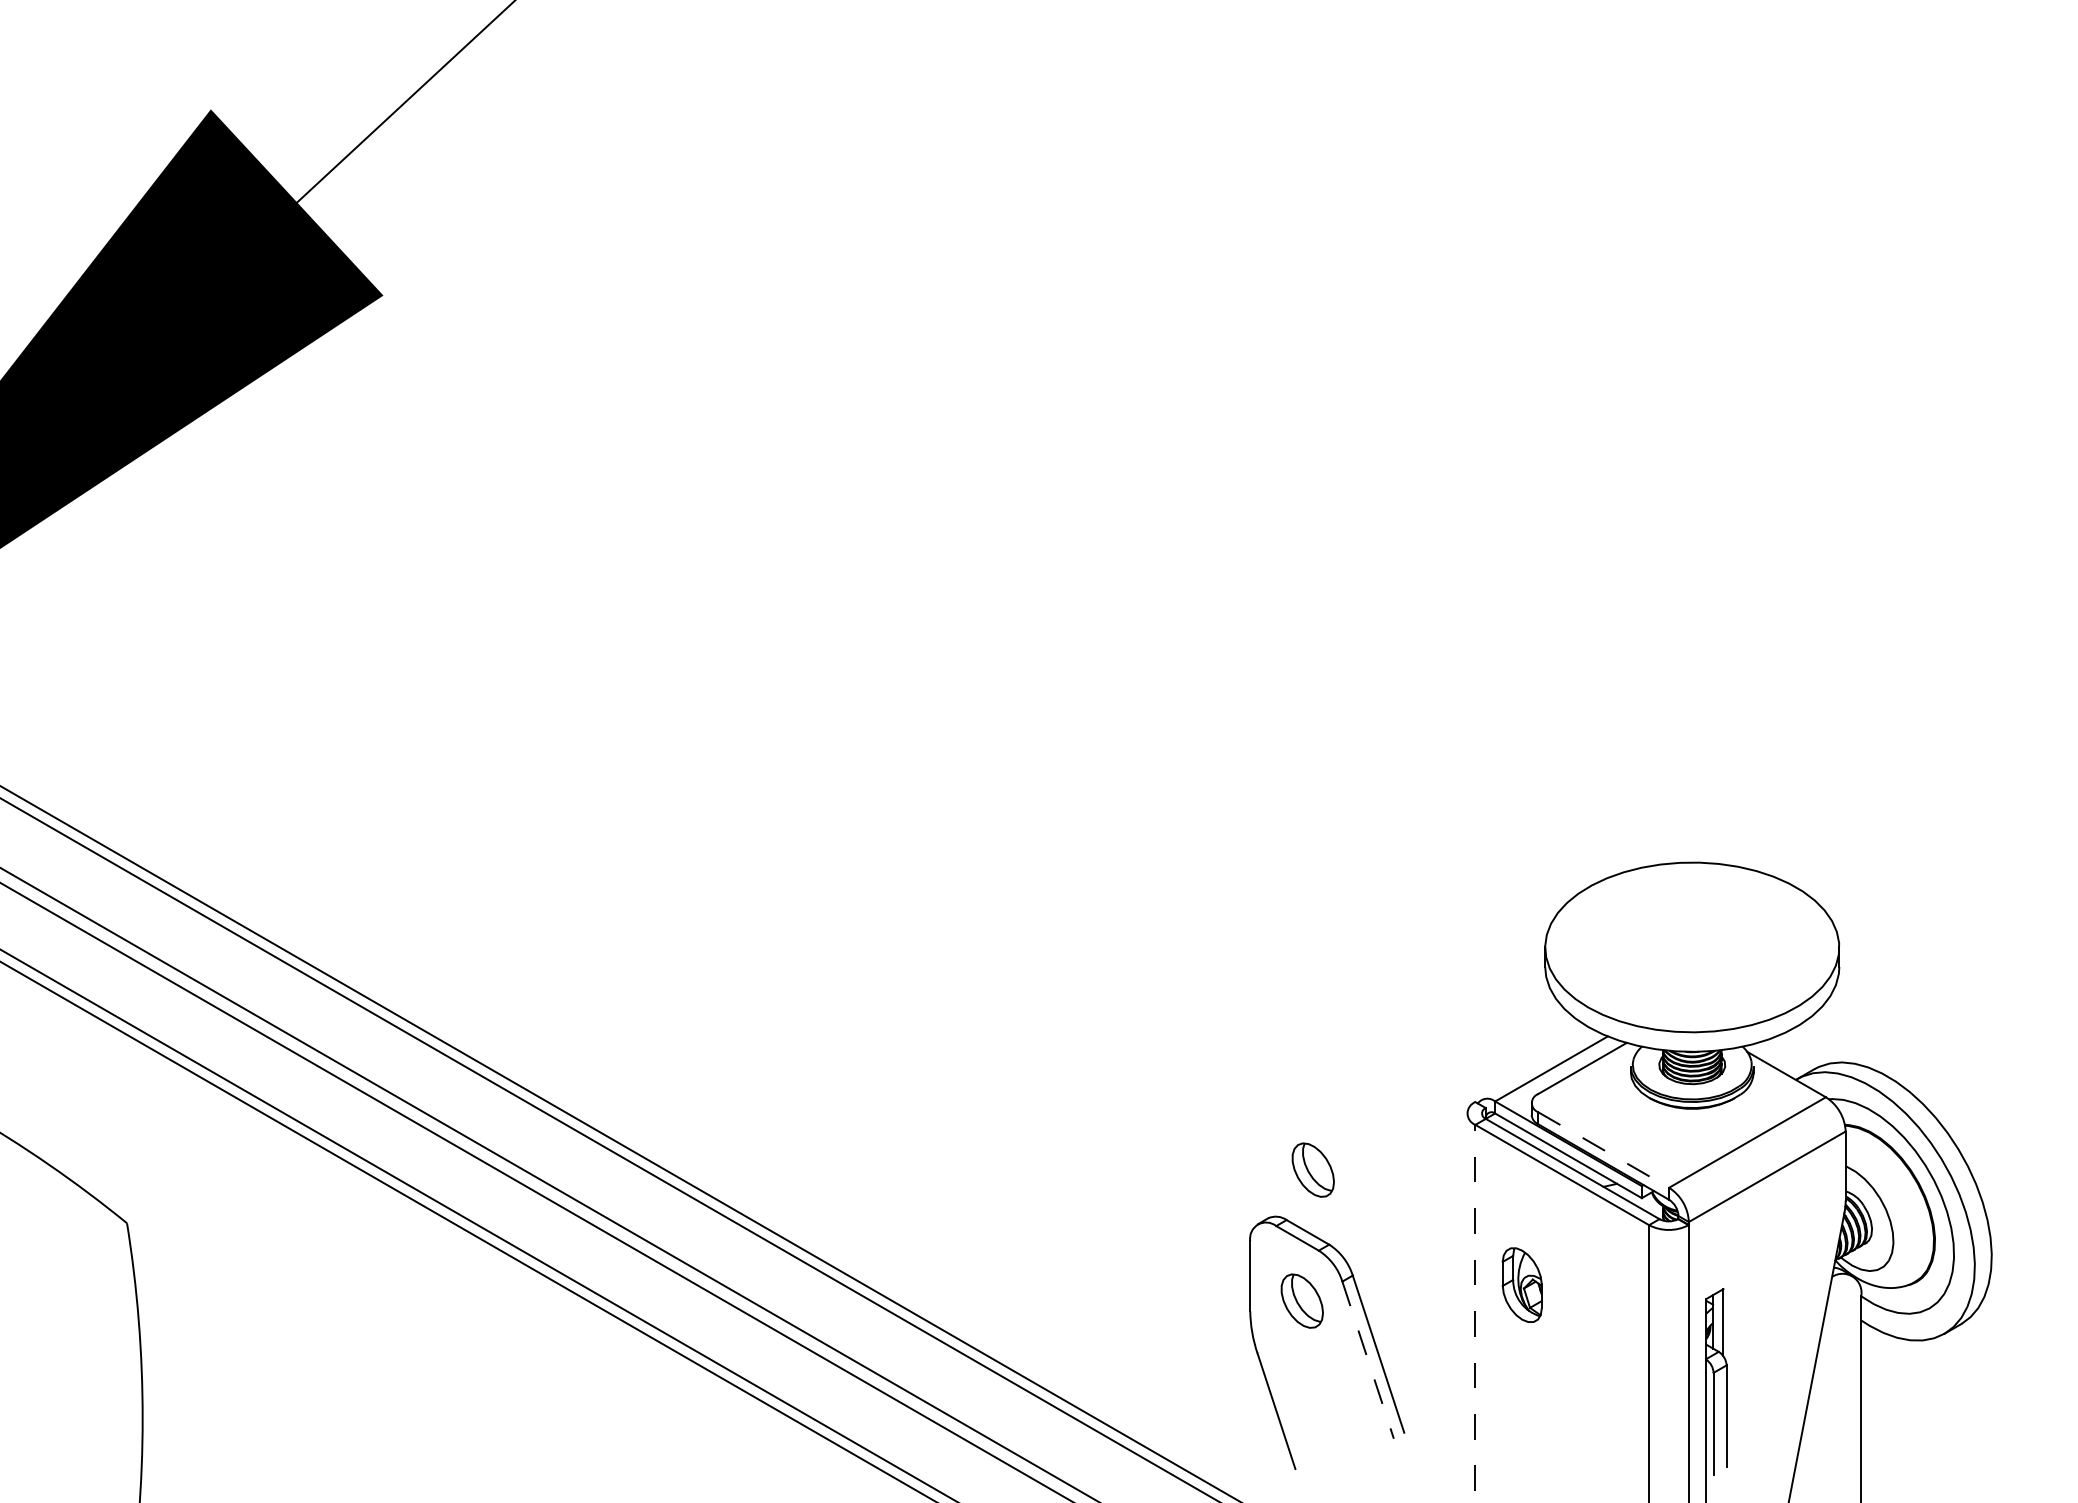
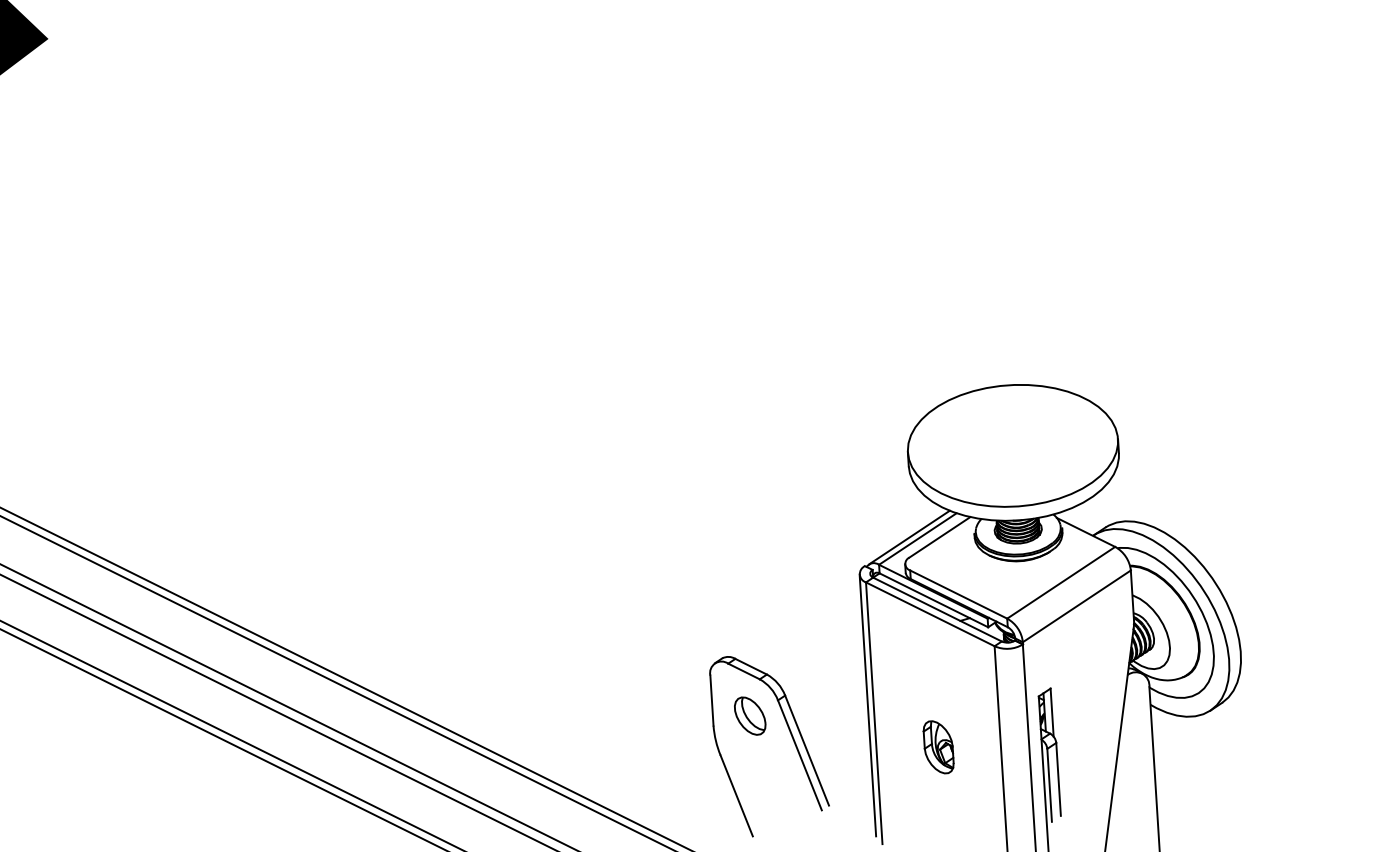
line: (1539, 1066) -> (909, 537), added
line: (1603, 1149) -> (958, 594), dashed -> solid
part: (1312, 1169) -> (751, 621), removed
part: (1521, 1284) -> (938, 746), moved
line: (1467, 1296) -> (868, 705), added
line: (1475, 1307) -> (874, 712), dashed -> solid
line: (1368, 1360) -> (800, 755), dashed -> solid

